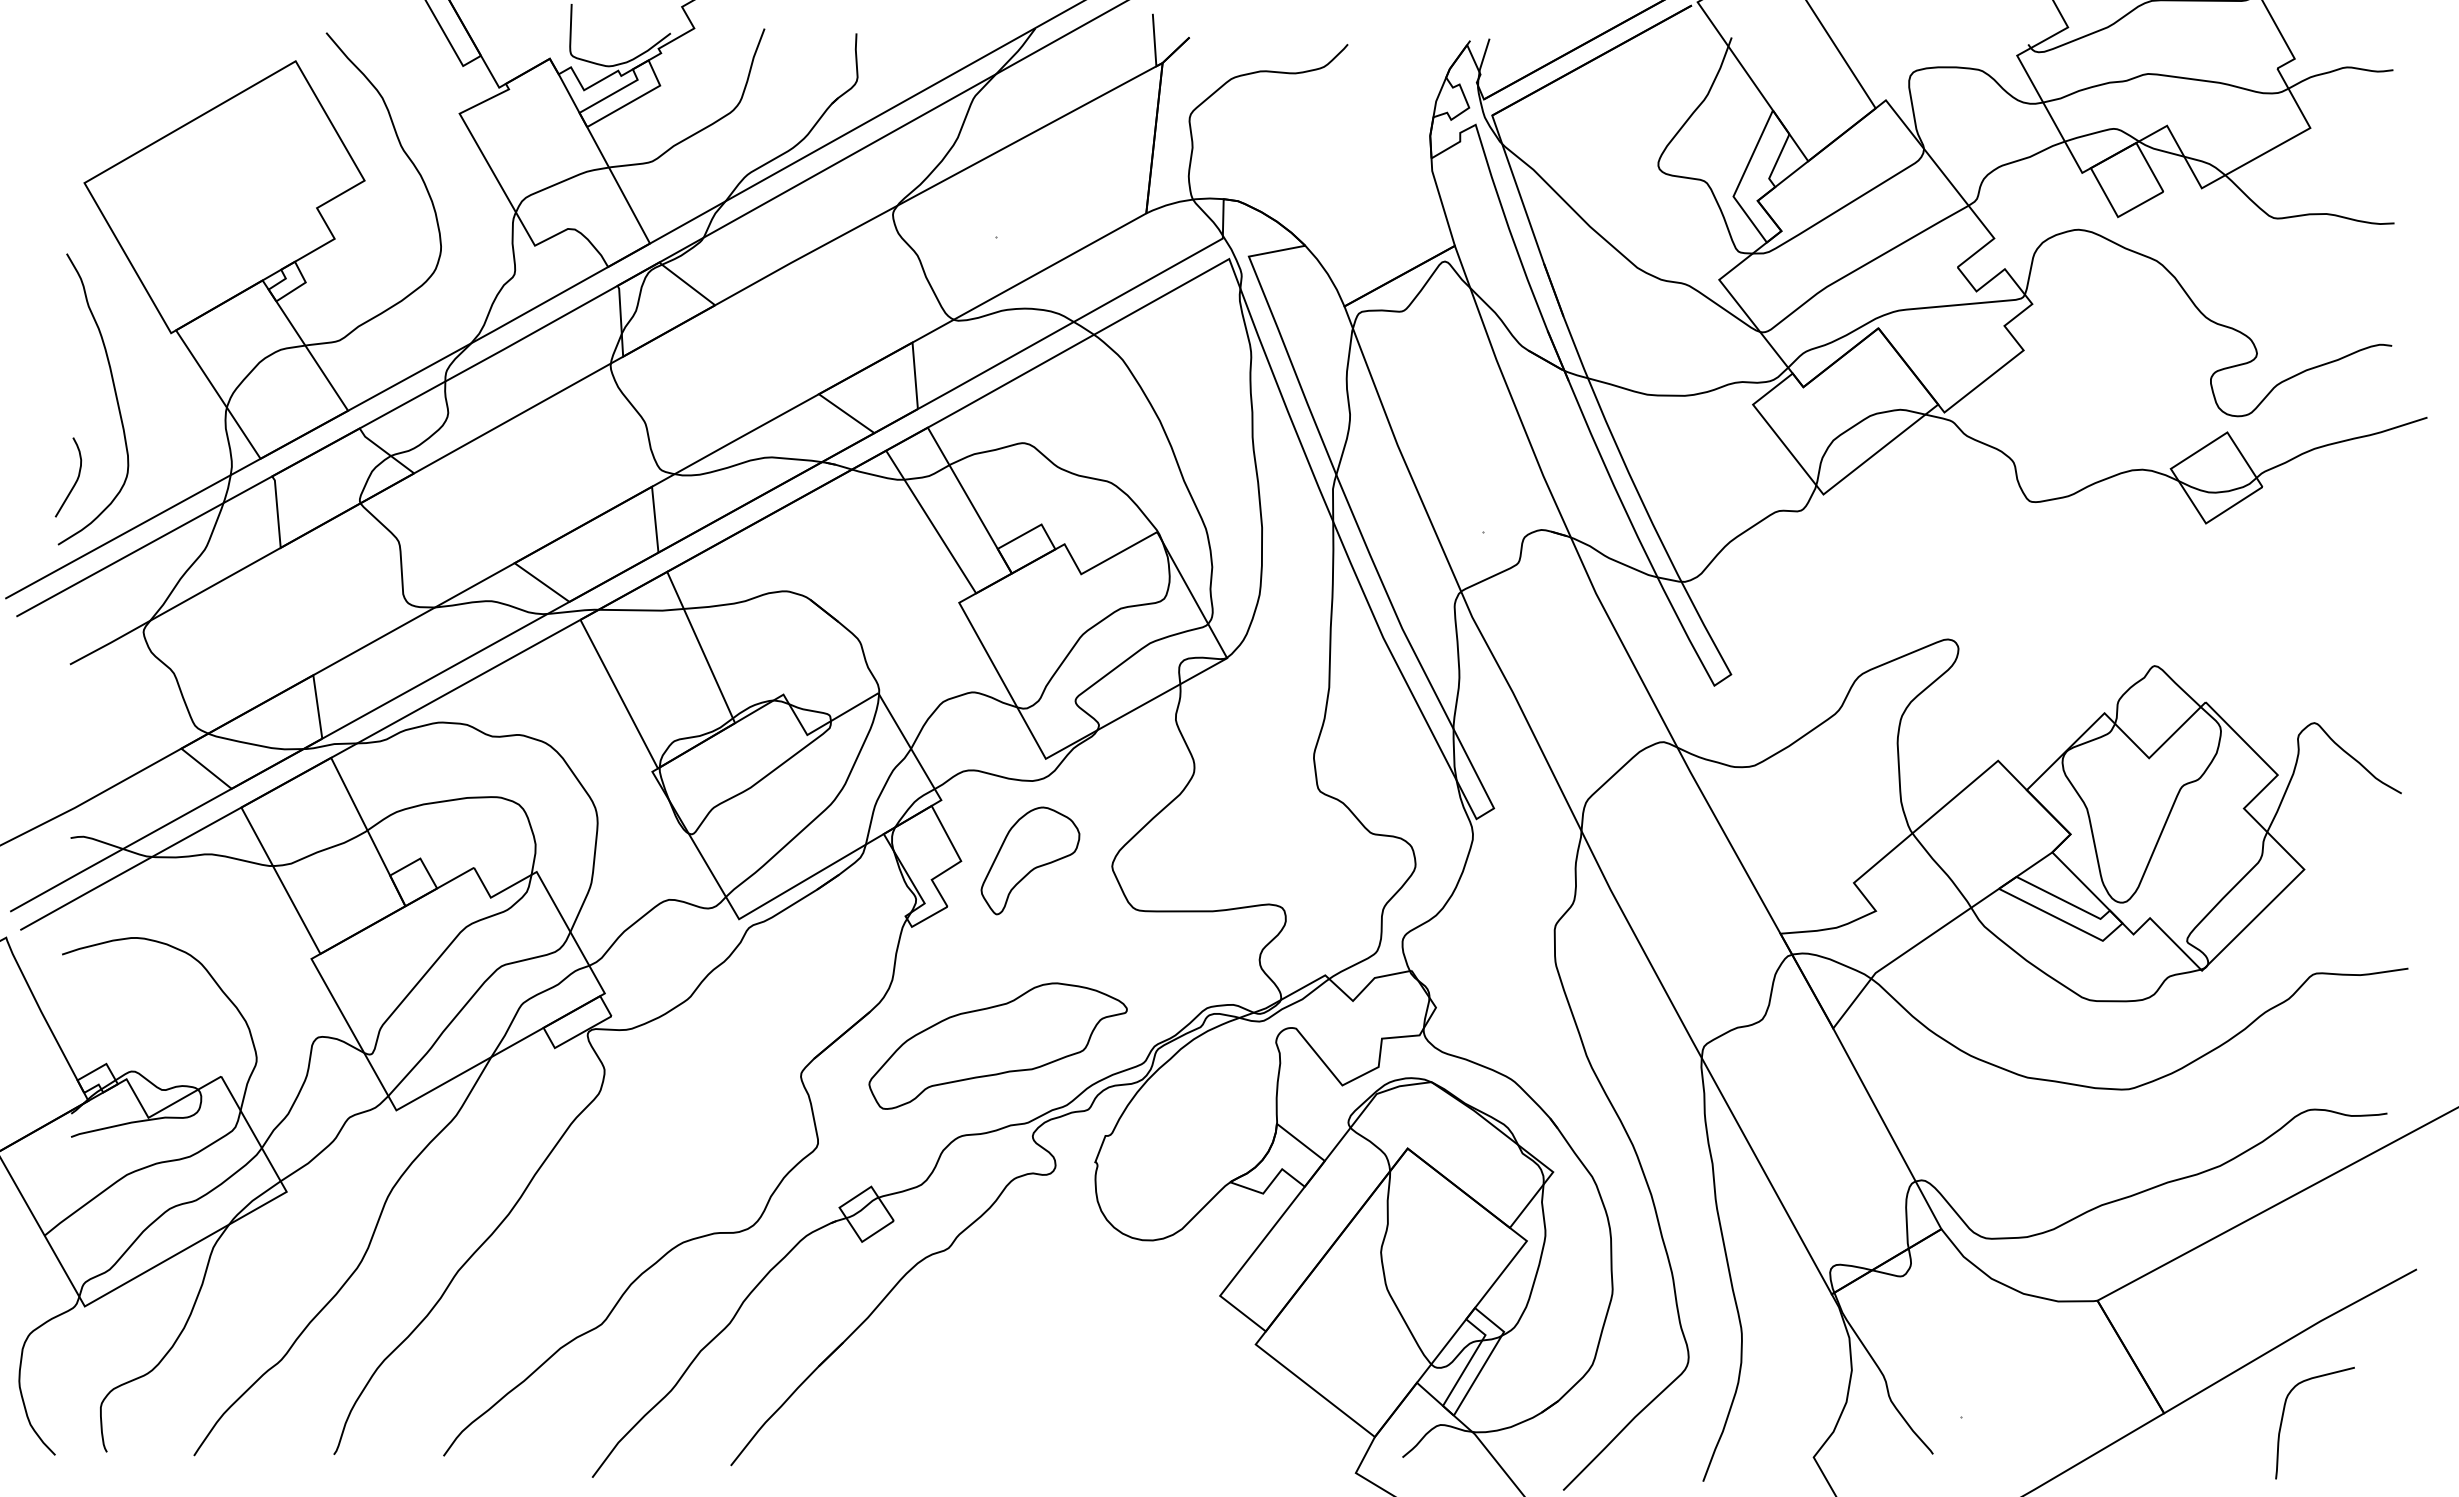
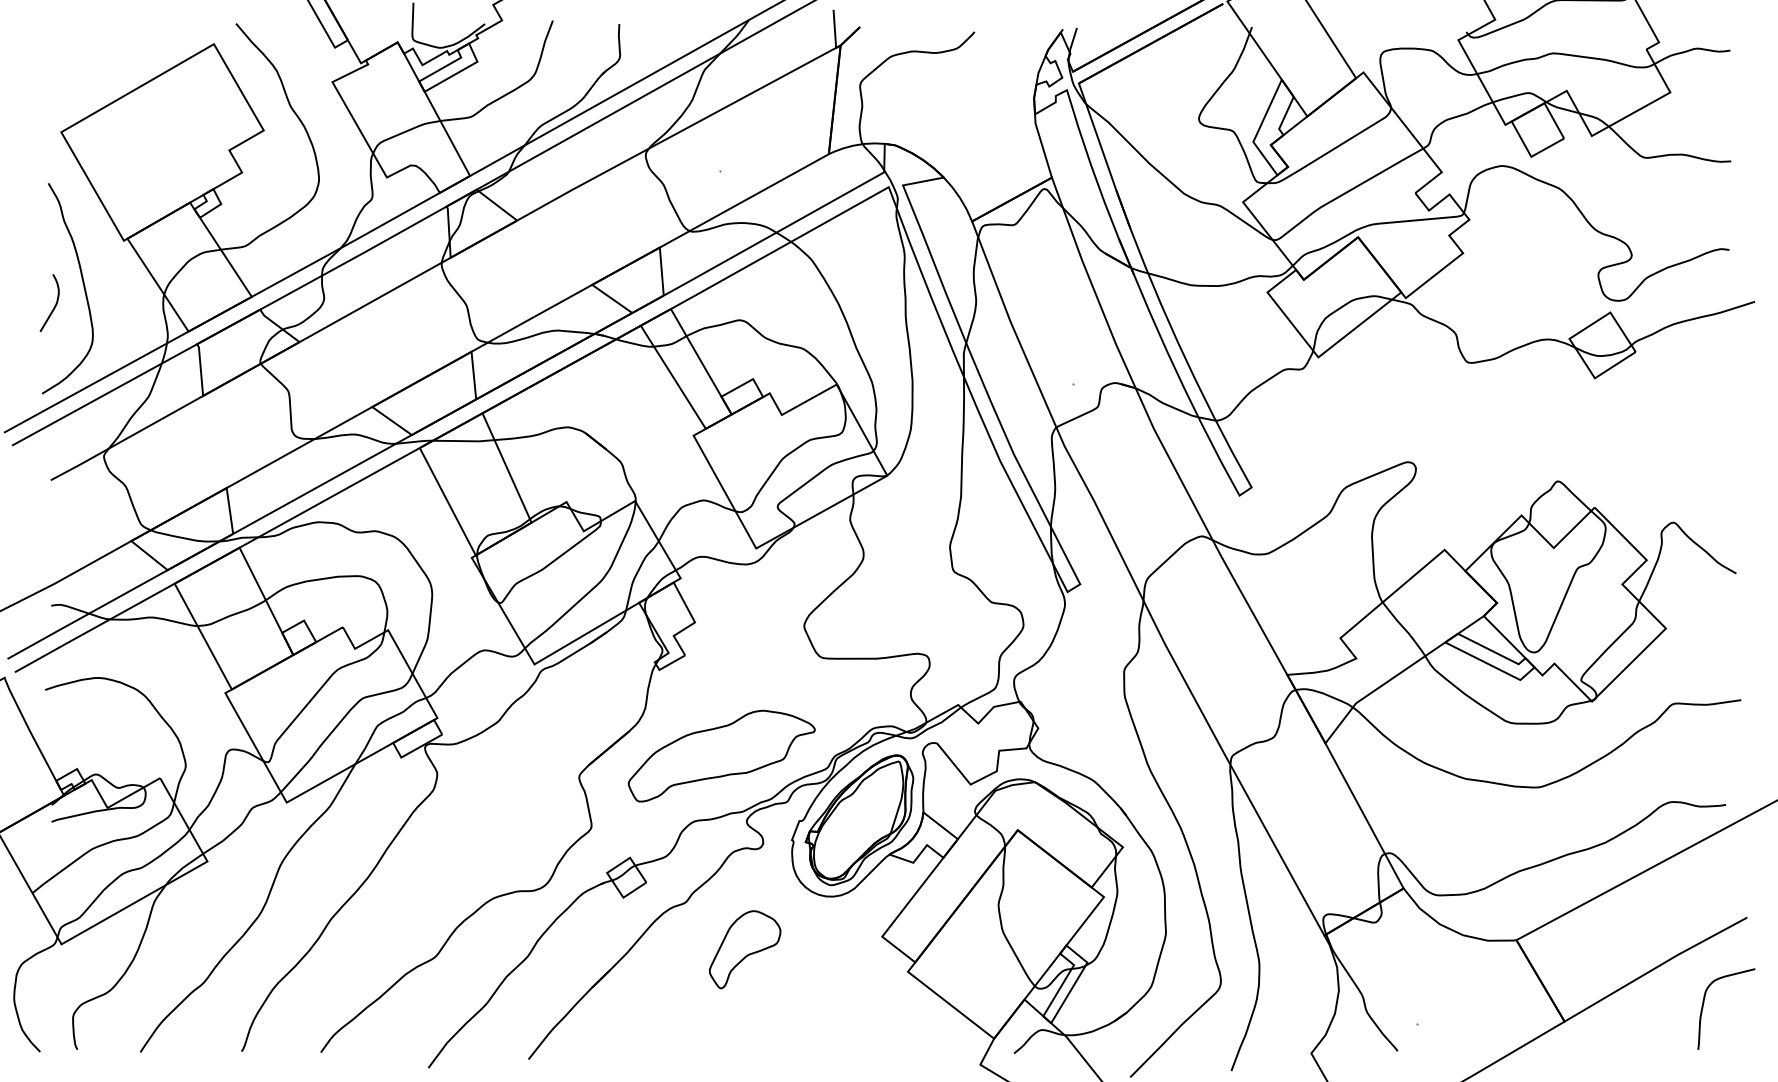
curve: (75, 481) -> (54, 306), moved
part: (1030, 860) -> (745, 949), moved
part: (1188, 1134) -> (859, 820), added
curve: (2283, 1418) -> (1703, 1005), moved

